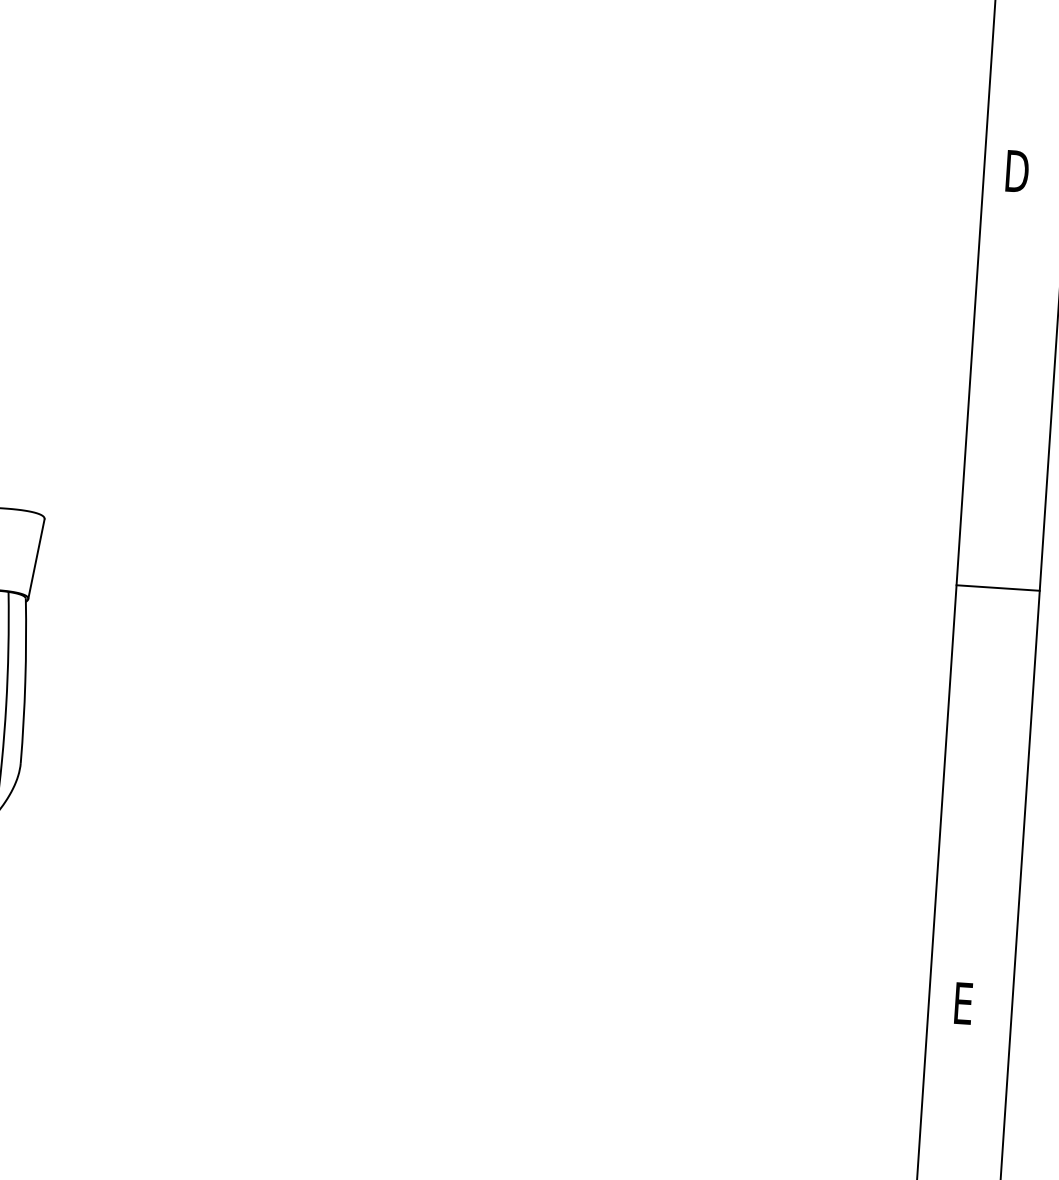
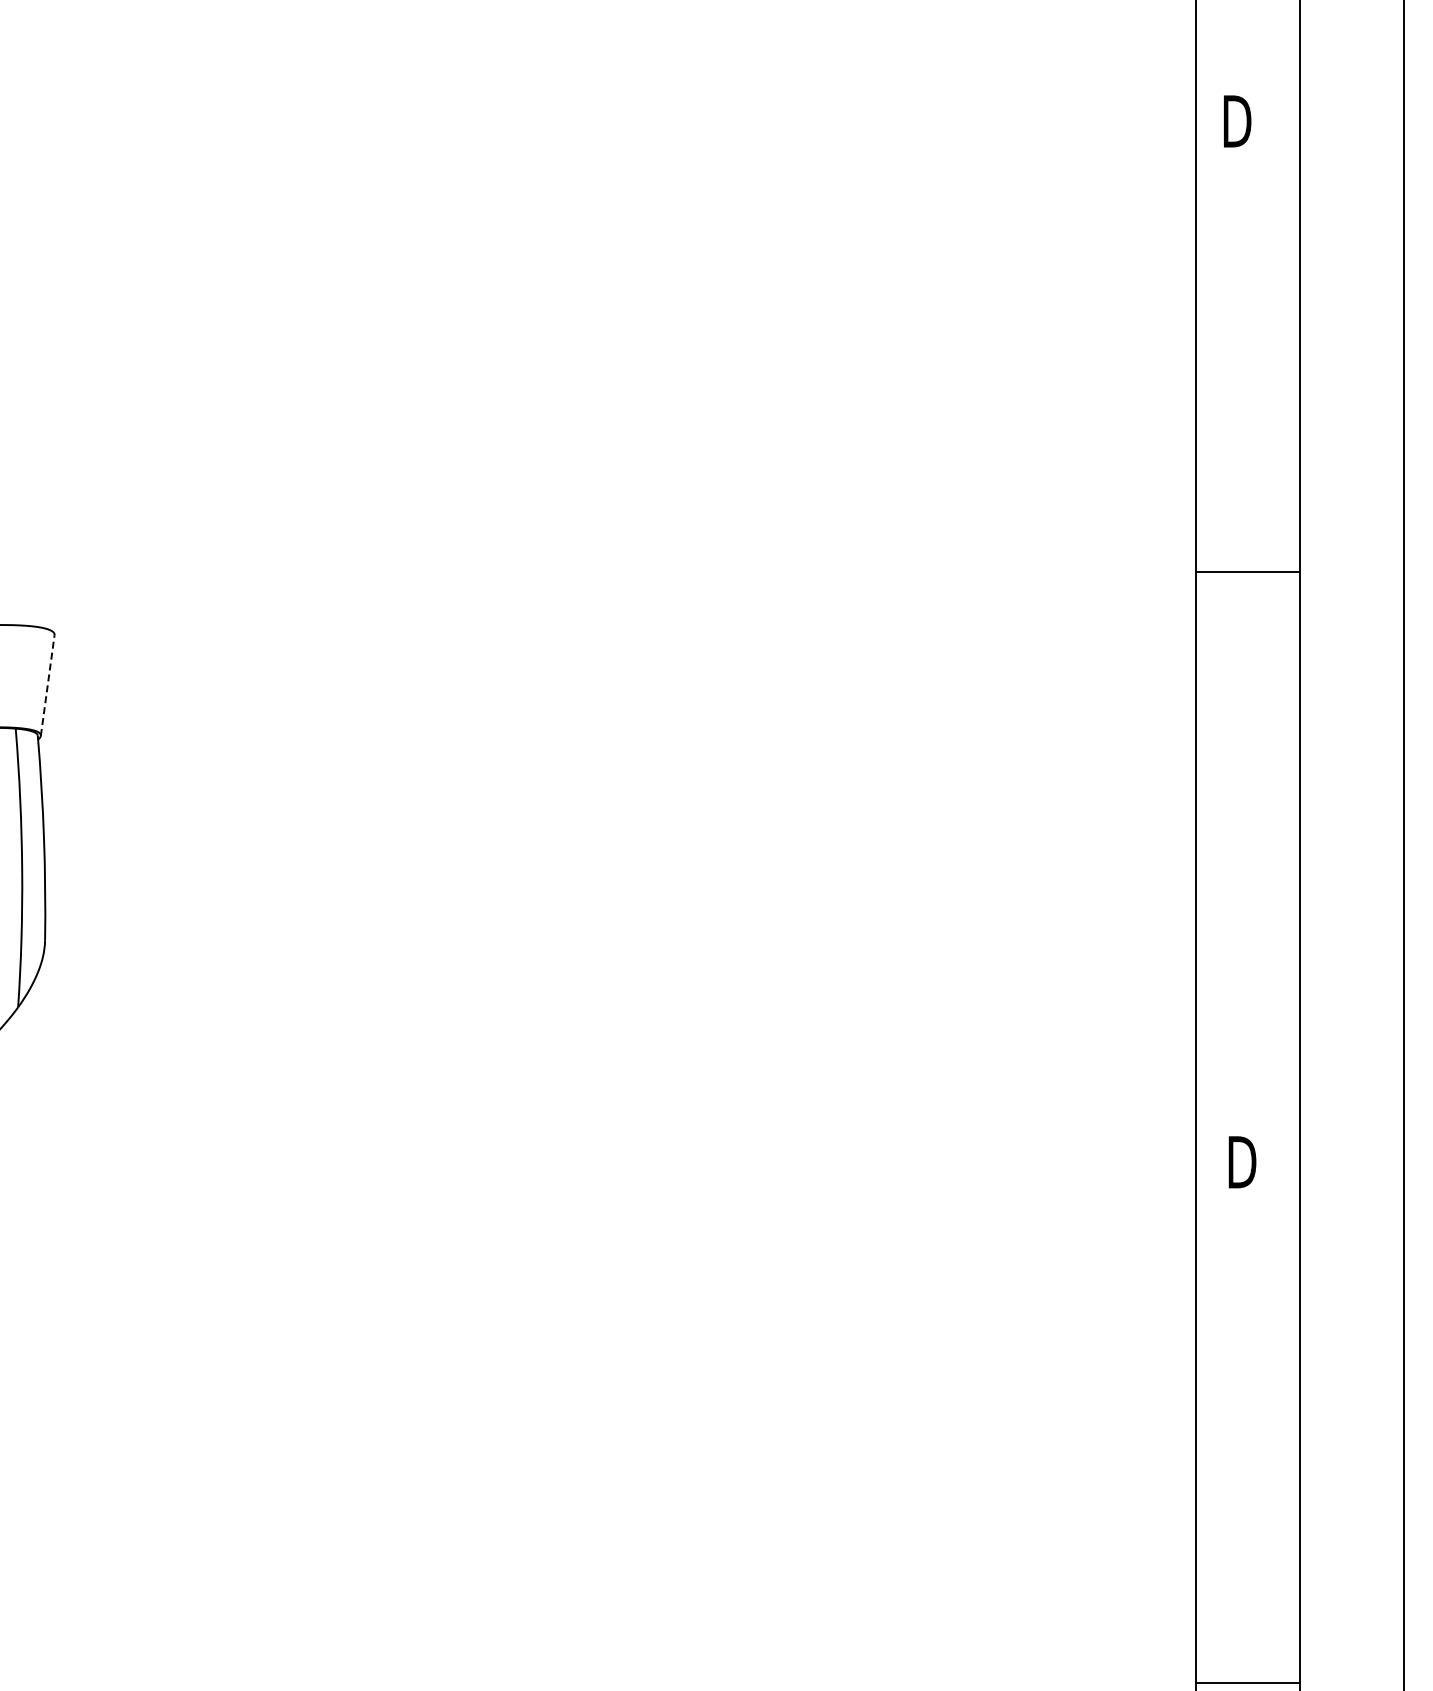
line: (36, 559) -> (47, 685), solid -> dashed
line: (997, 587) -> (1247, 571), moved
text: (966, 1003) -> (1242, 1162), E -> D

